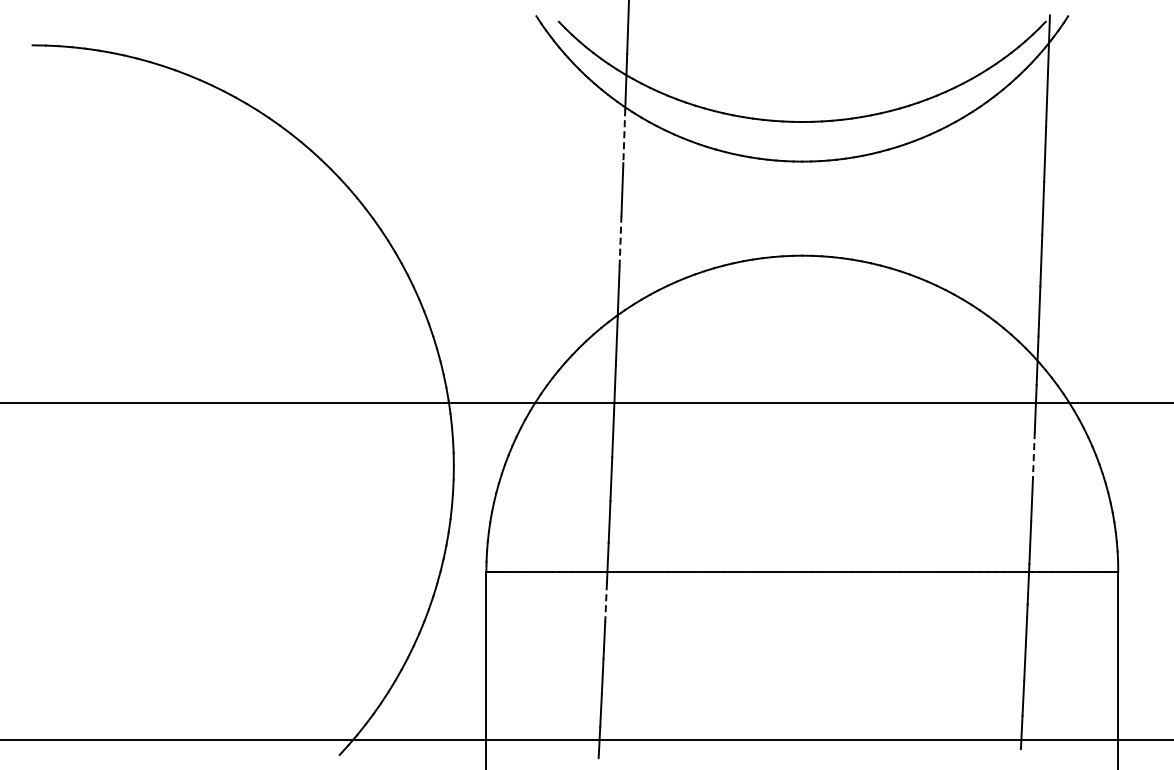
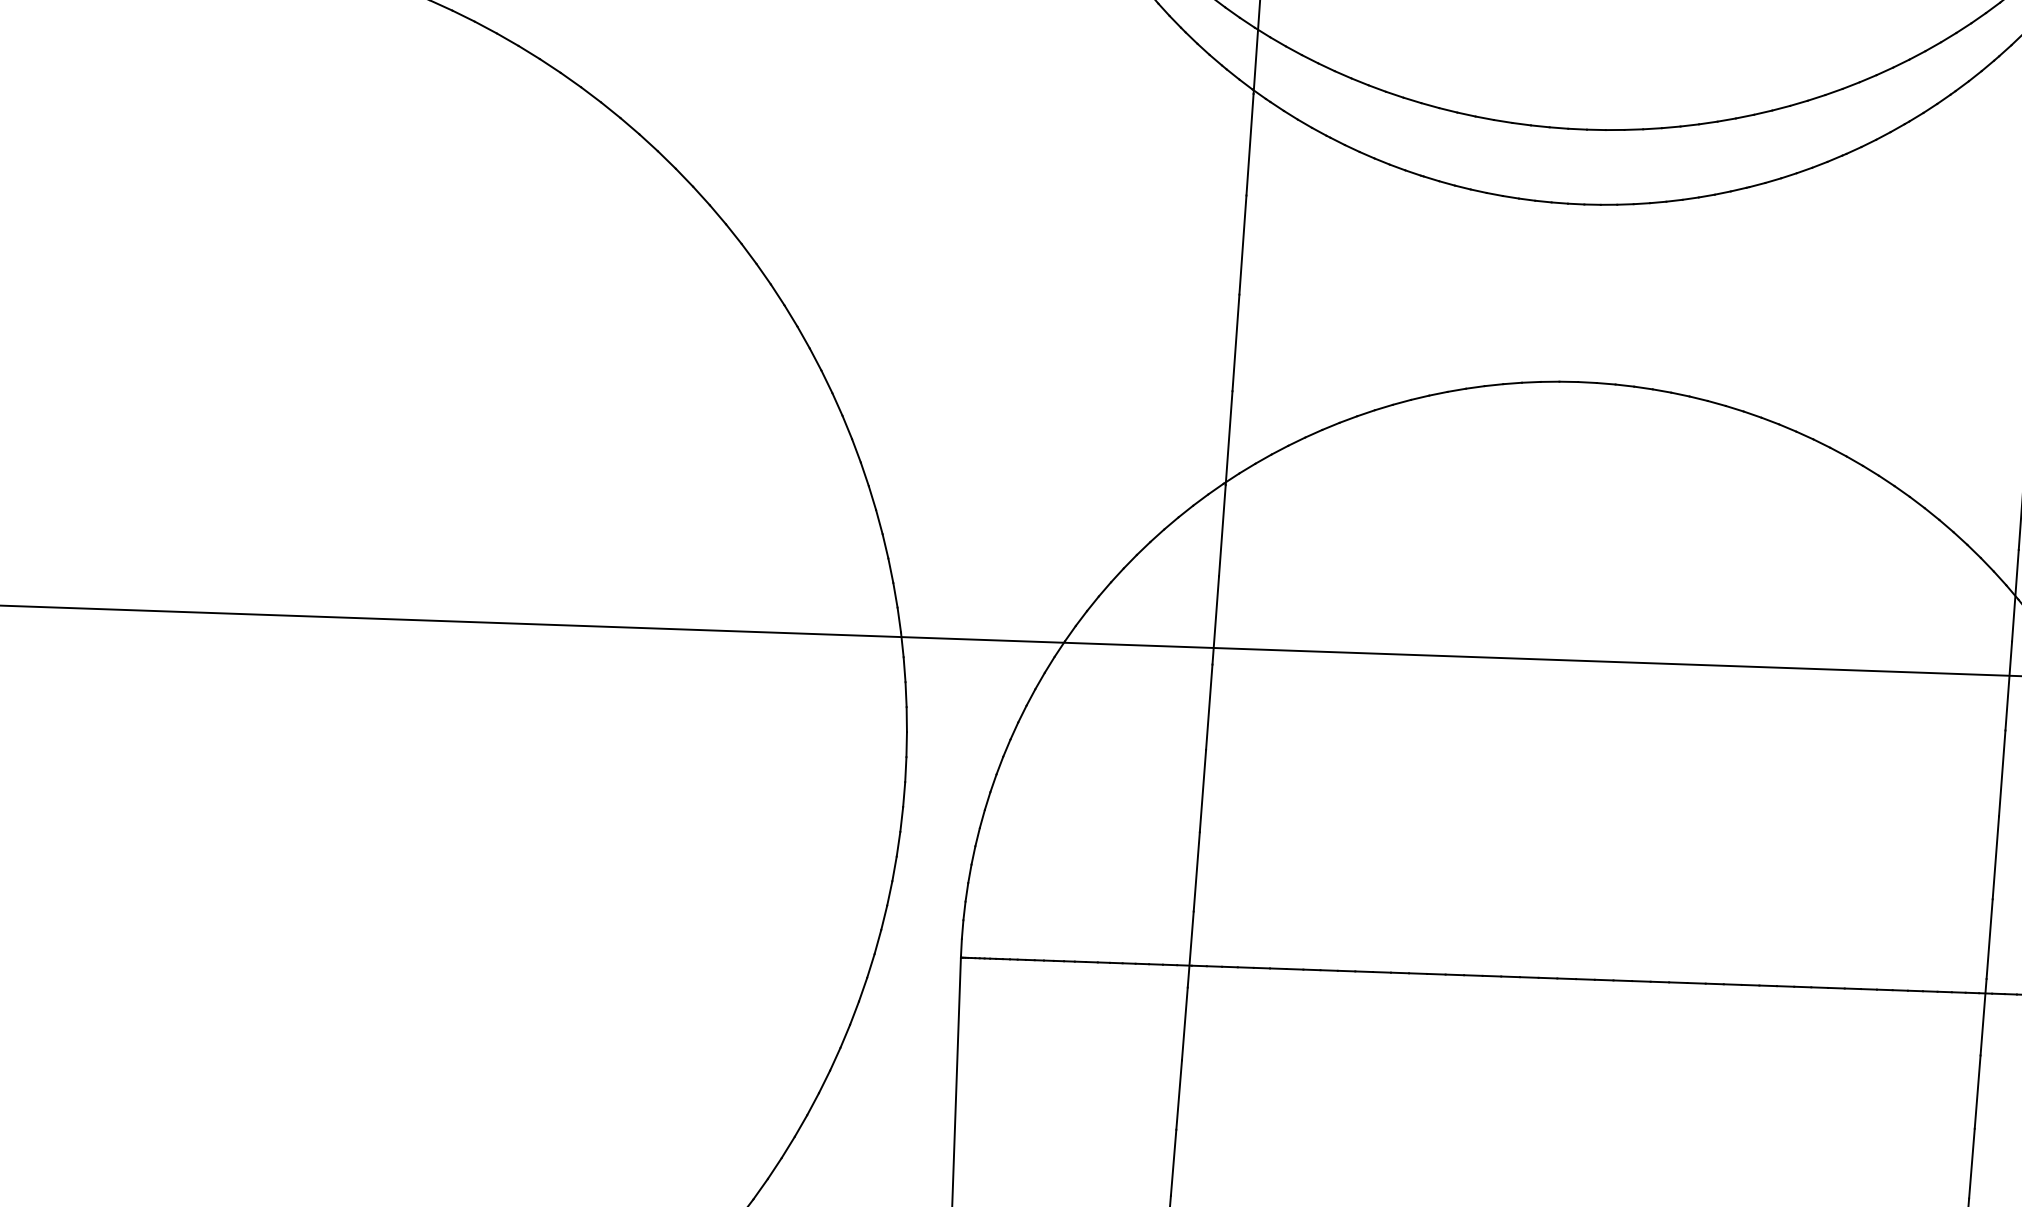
line: (624, 136) -> (1250, 145), dashed -> solid
line: (620, 241) -> (1235, 343), dashed -> solid
line: (1033, 454) -> (2001, 772), dashed -> solid
line: (606, 603) -> (1185, 1025), dashed -> solid

